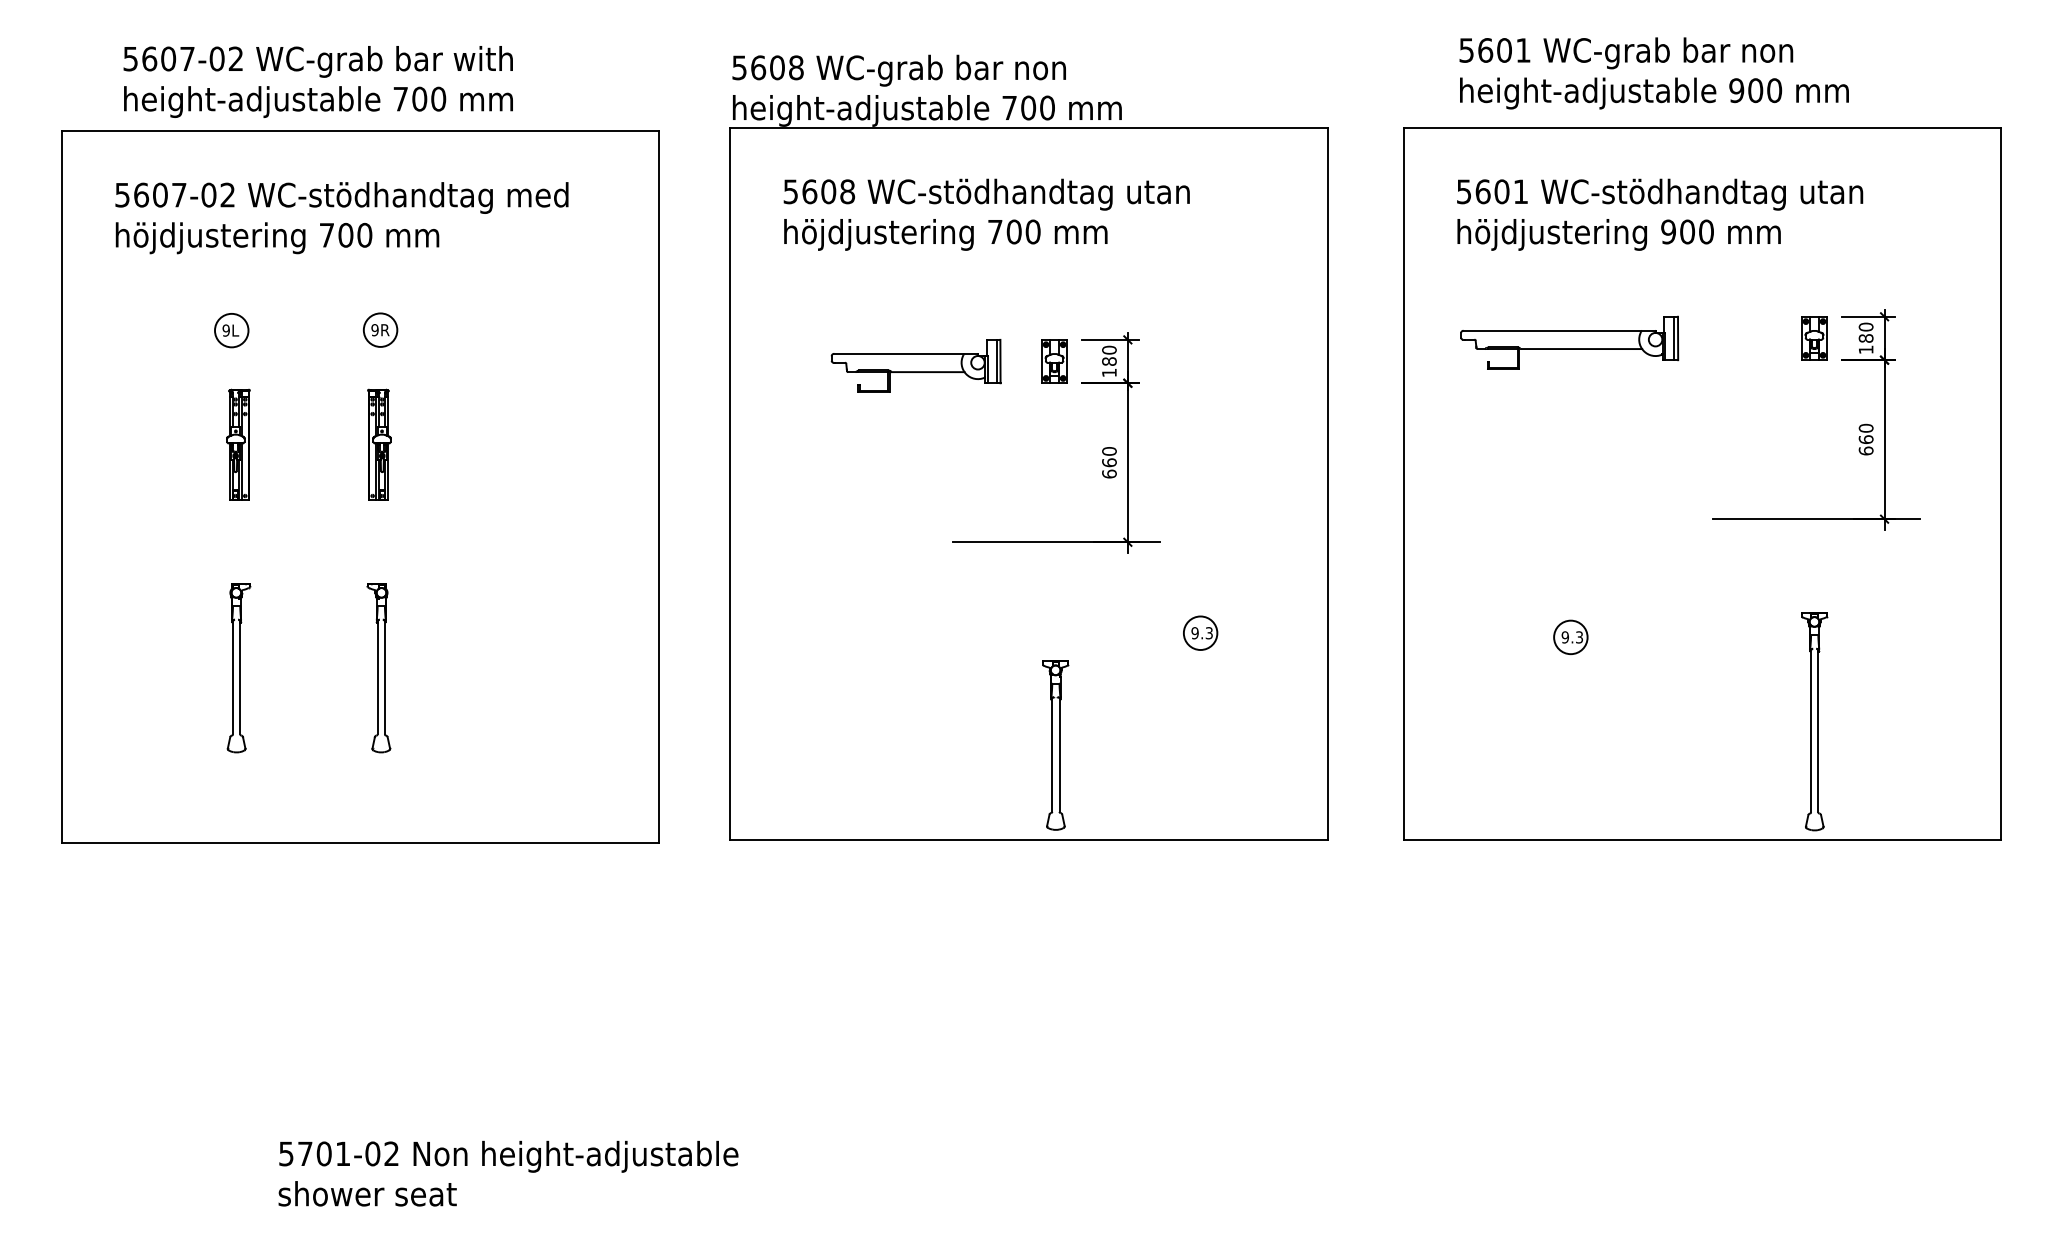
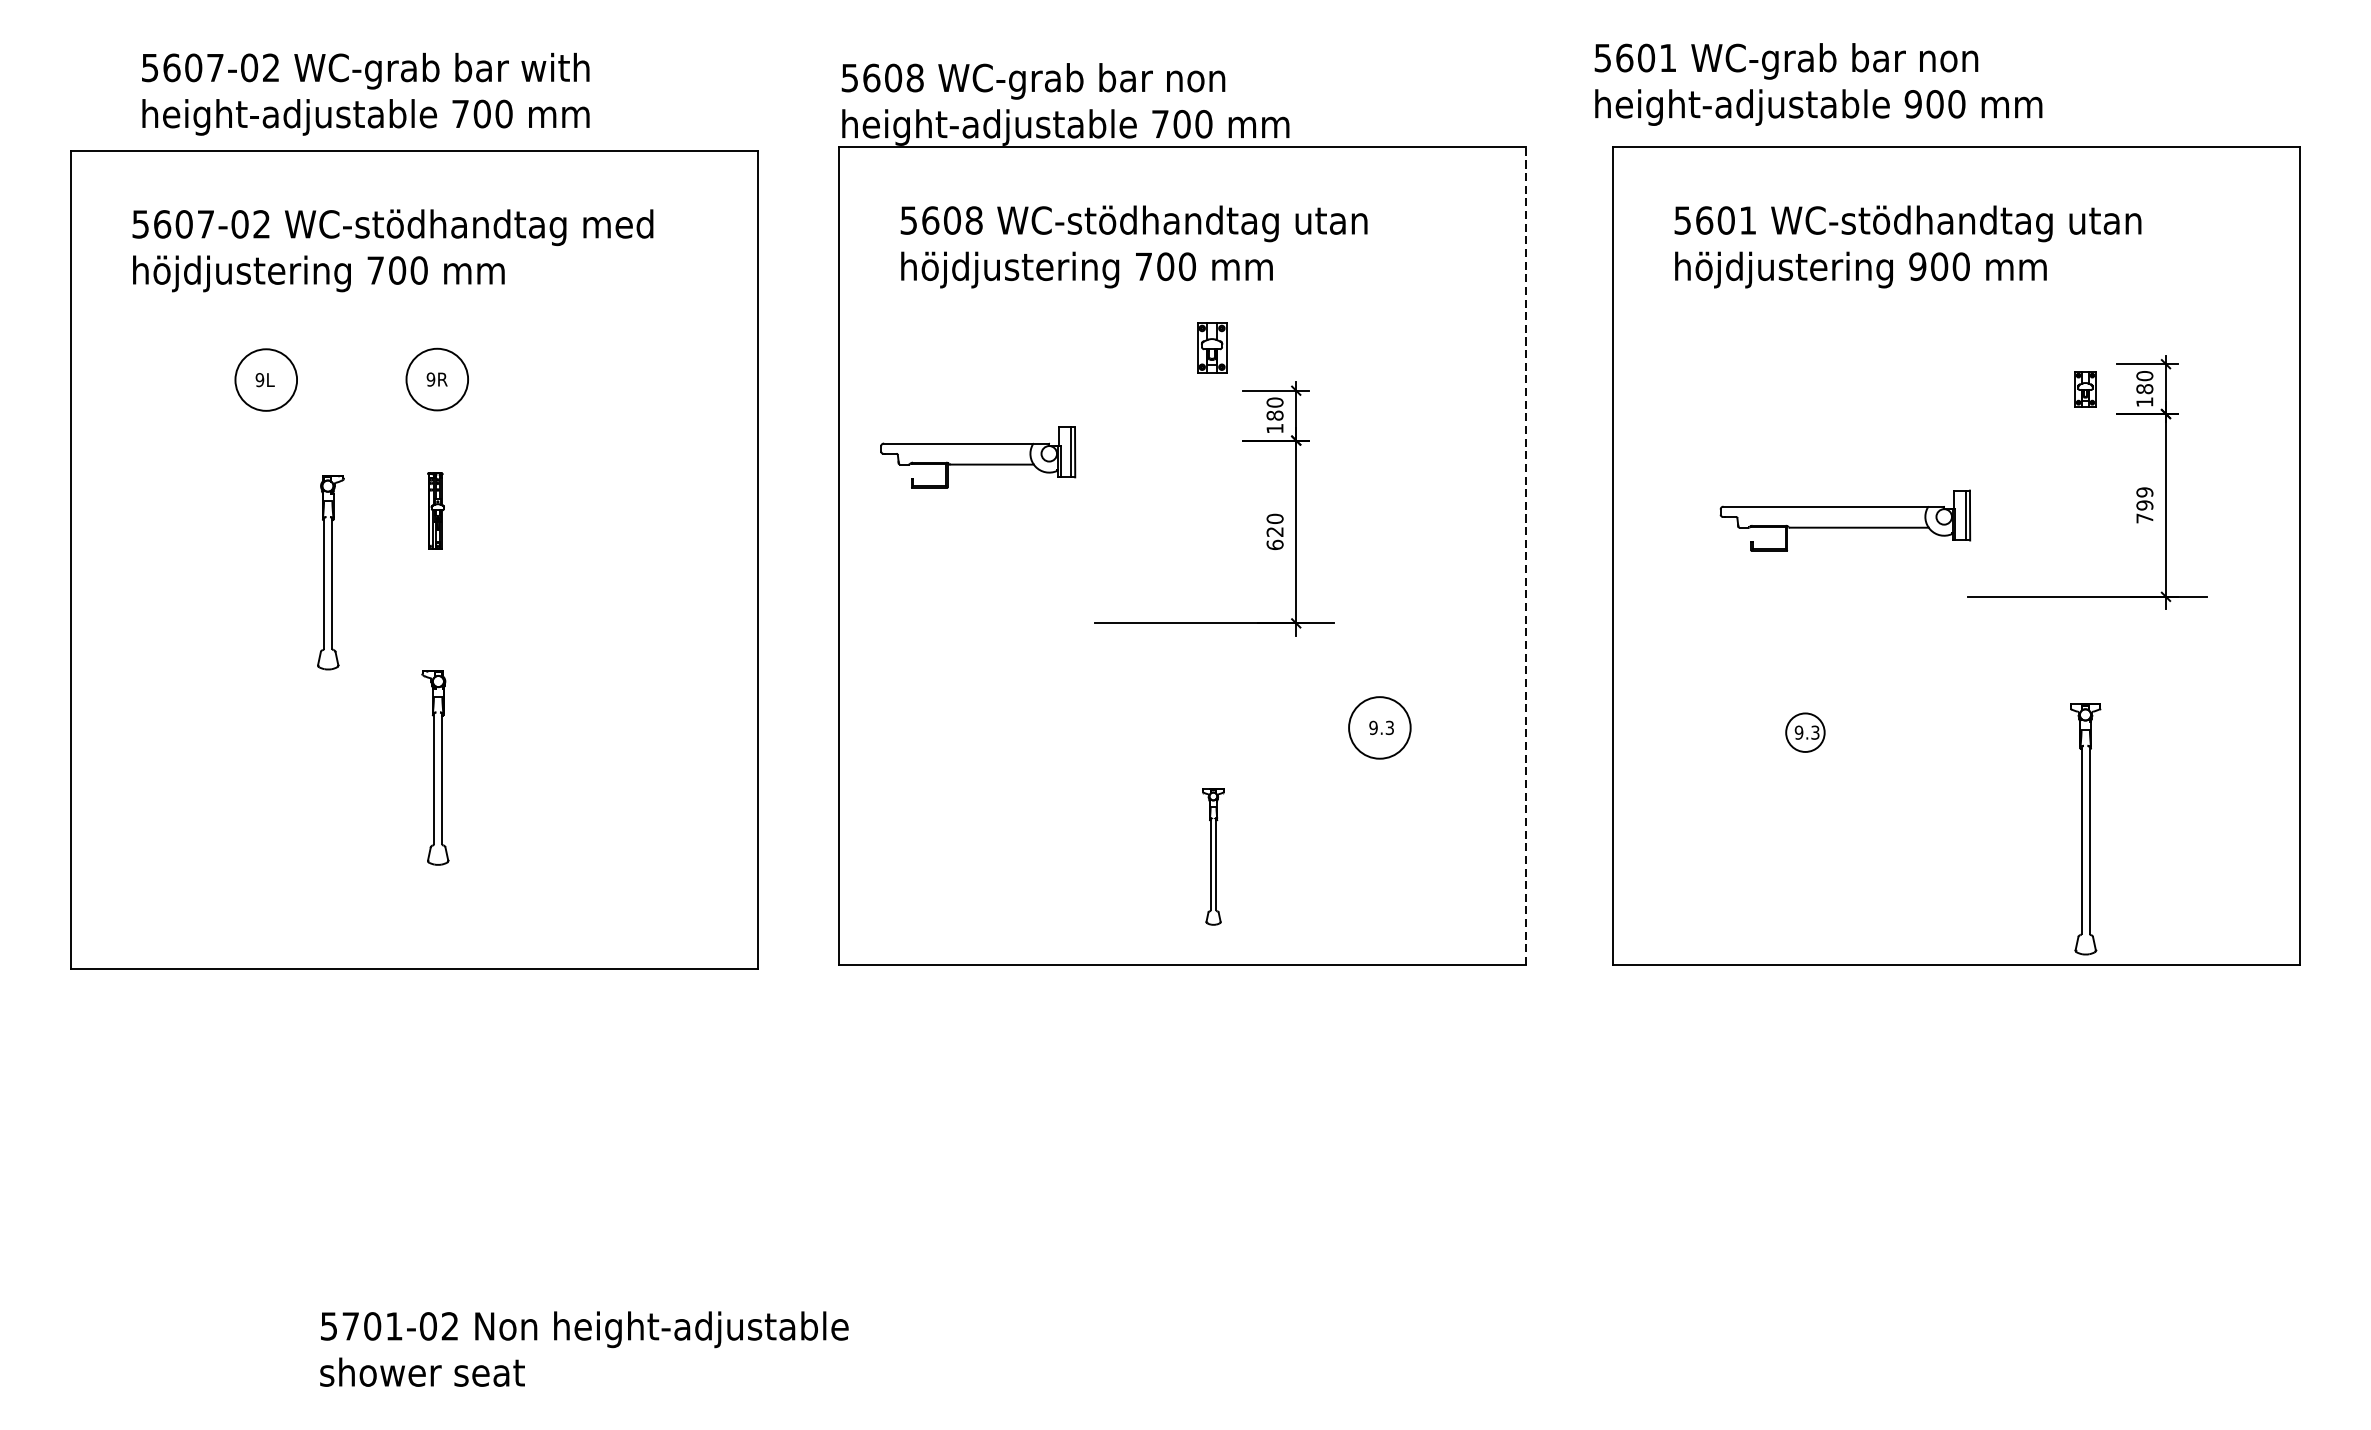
text: (1653, 73) -> (1817, 84), moved
circle: (380, 329) -> (437, 378), size x1.6
circle: (231, 330) -> (265, 379), size x1.6
part: (1814, 338) -> (2085, 389), size x0.7
part: (1569, 342) -> (1845, 520), moved
part: (1054, 361) -> (1211, 347), moved
part: (915, 365) -> (977, 456), moved
text: (1865, 439) -> (2144, 505), 660 -> 799
part: (238, 444) -> (274, 510), removed
part: (379, 444) -> (436, 510), size x0.6
text: (1109, 462) -> (1275, 531), 660 -> 620
line: (1327, 483) -> (1525, 555), solid -> dashed
circle: (1200, 633) -> (1379, 728), size x1.6
part: (238, 668) -> (330, 573), moved
part: (1055, 745) -> (1213, 856), size x0.7

